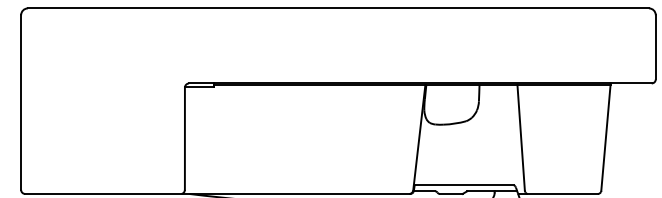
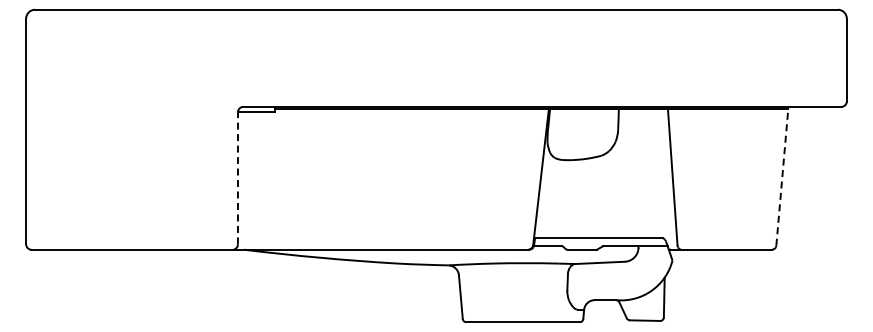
line: (606, 137) -> (782, 176), solid -> dashed
line: (184, 138) -> (237, 177), solid -> dashed

